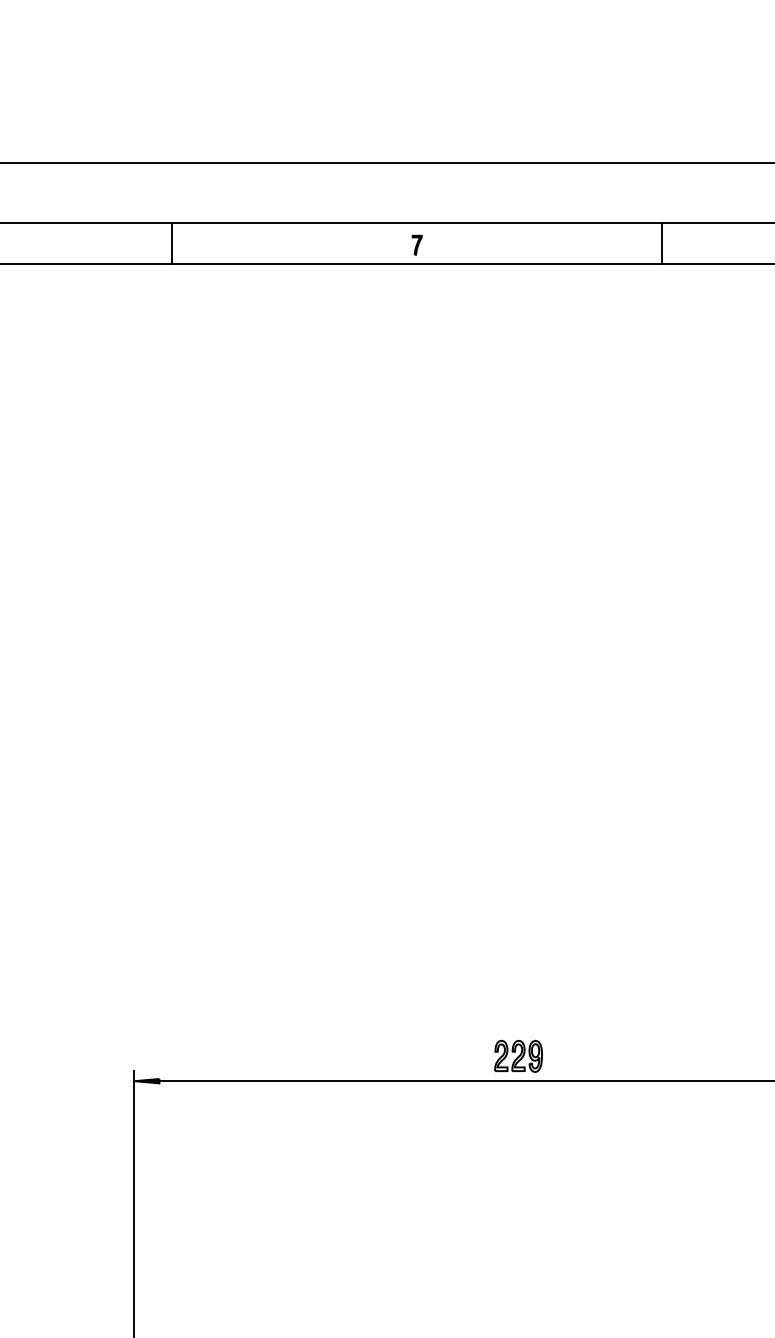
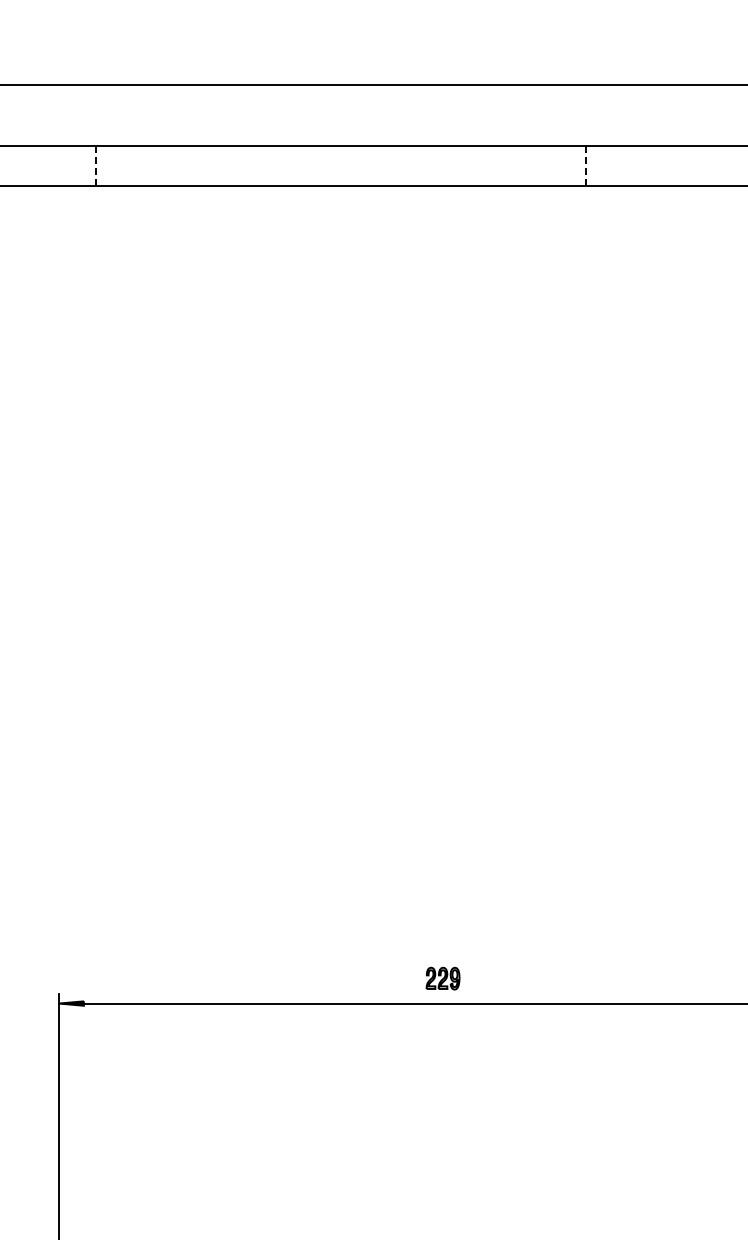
line: (171, 242) -> (96, 164), solid -> dashed
line: (661, 242) -> (586, 164), solid -> dashed
part: (416, 244) -> (341, 166), removed
part: (518, 1055) -> (443, 977), size x0.7

